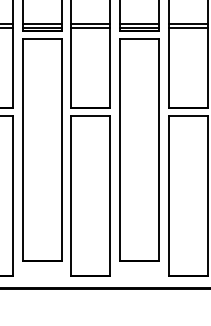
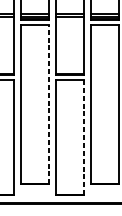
line: (61, 149) -> (48, 104), solid -> dashed
line: (110, 195) -> (83, 137), solid -> dashed

